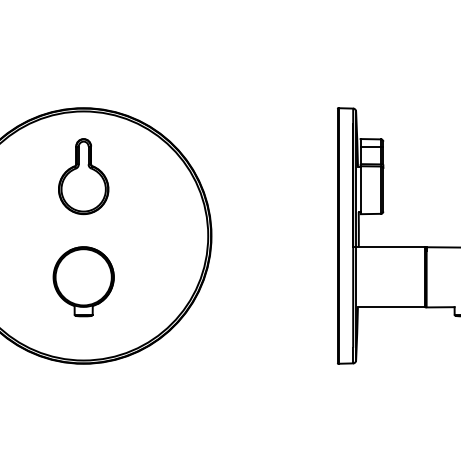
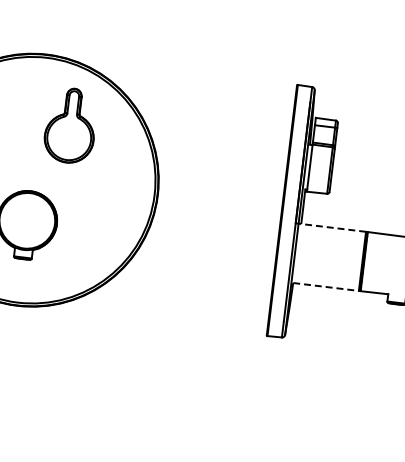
part: (83, 176) -> (70, 125), moved
line: (388, 247) -> (330, 227), solid -> dashed
line: (391, 307) -> (326, 287), solid -> dashed

